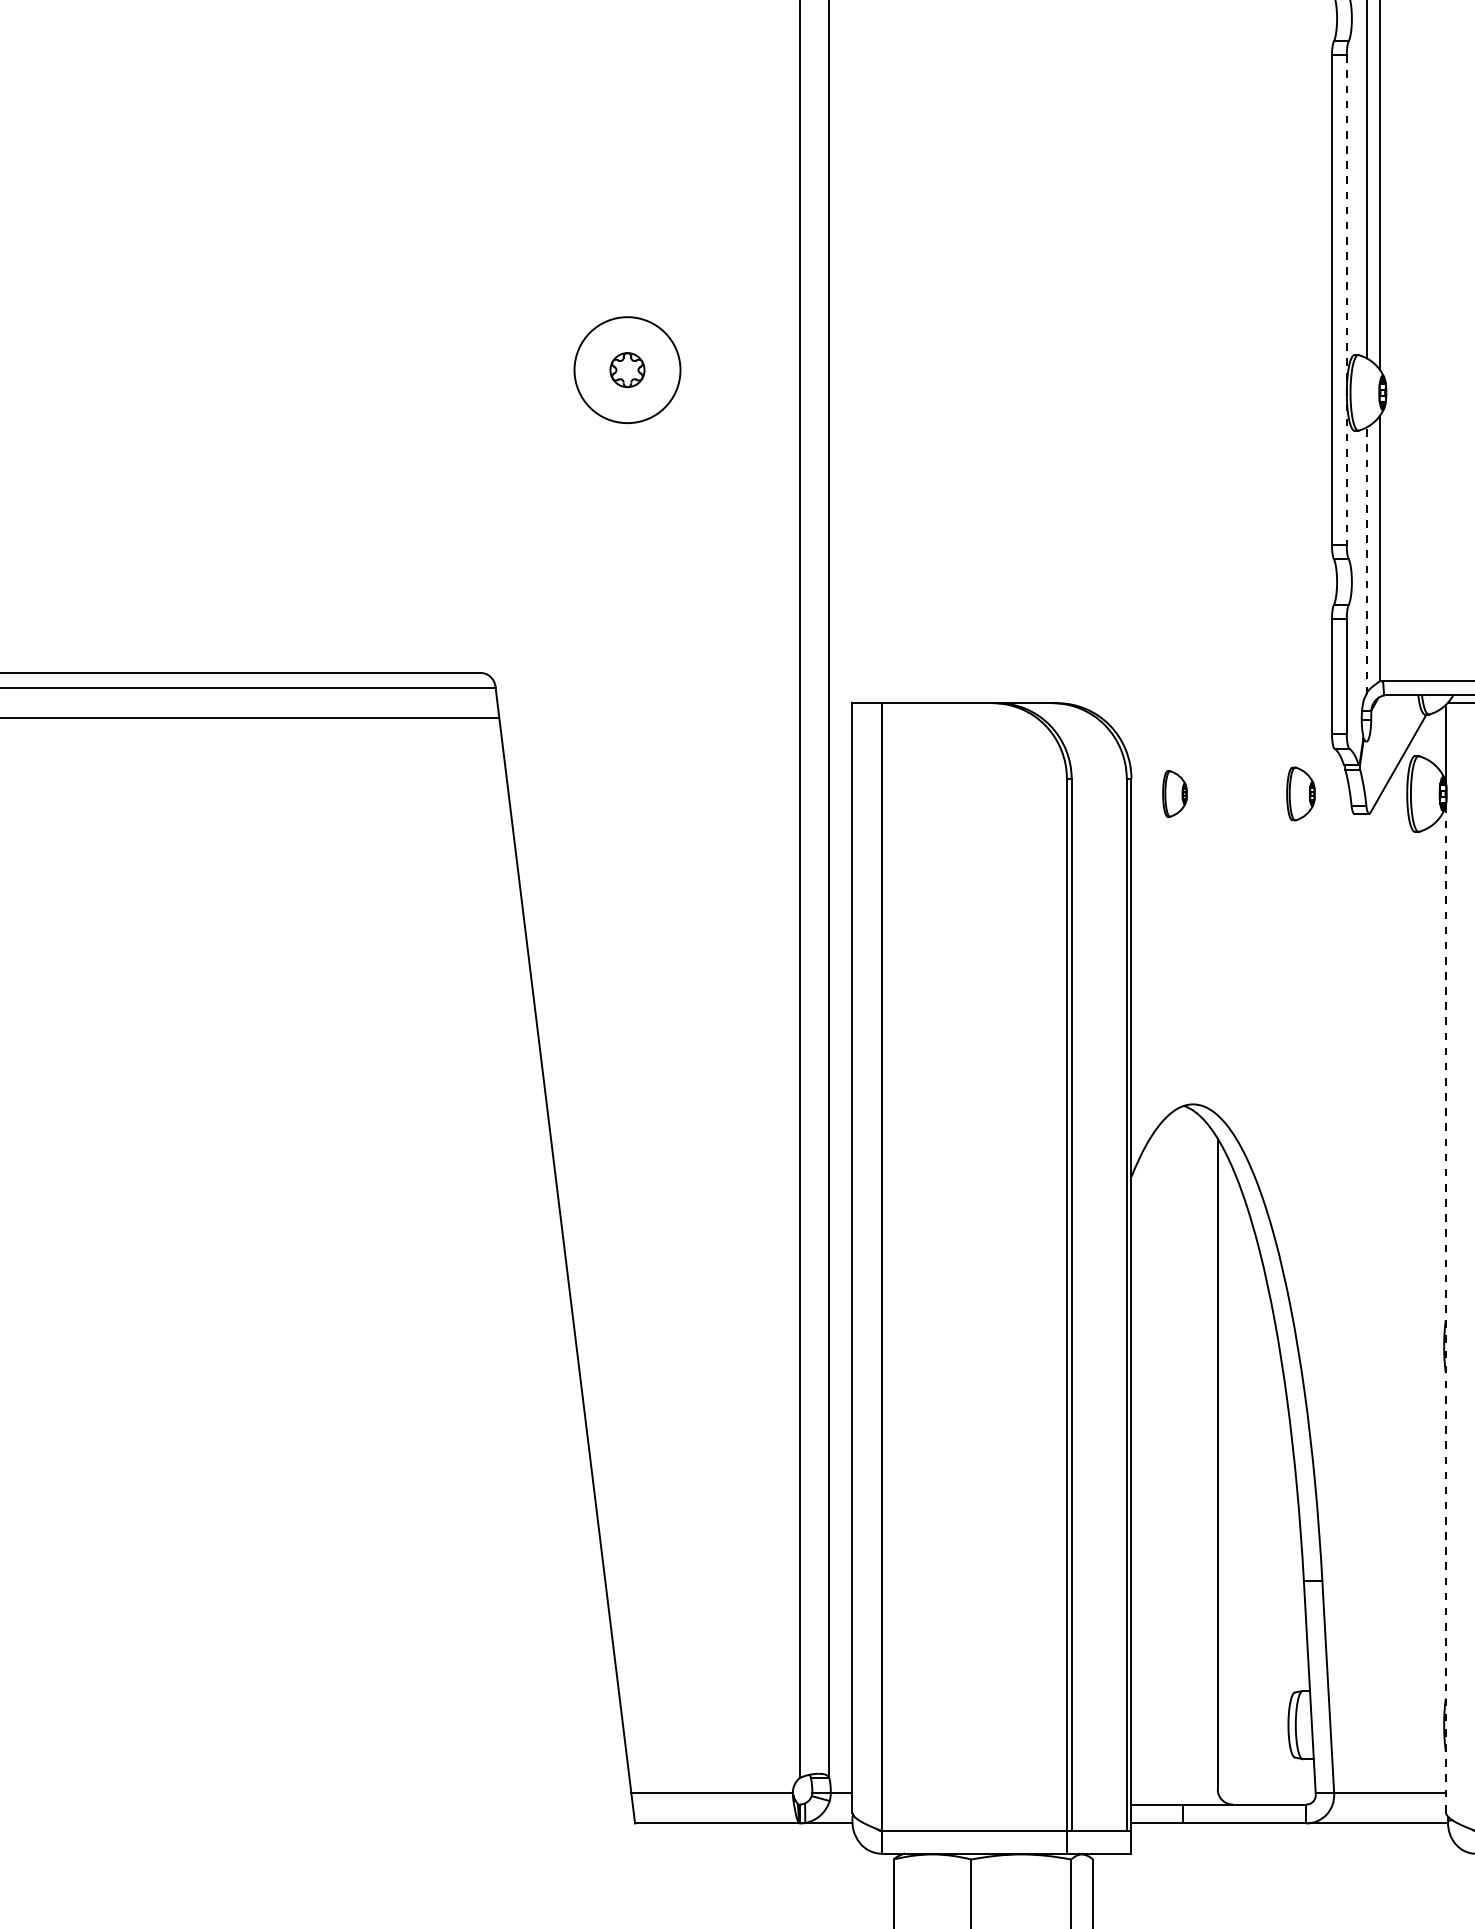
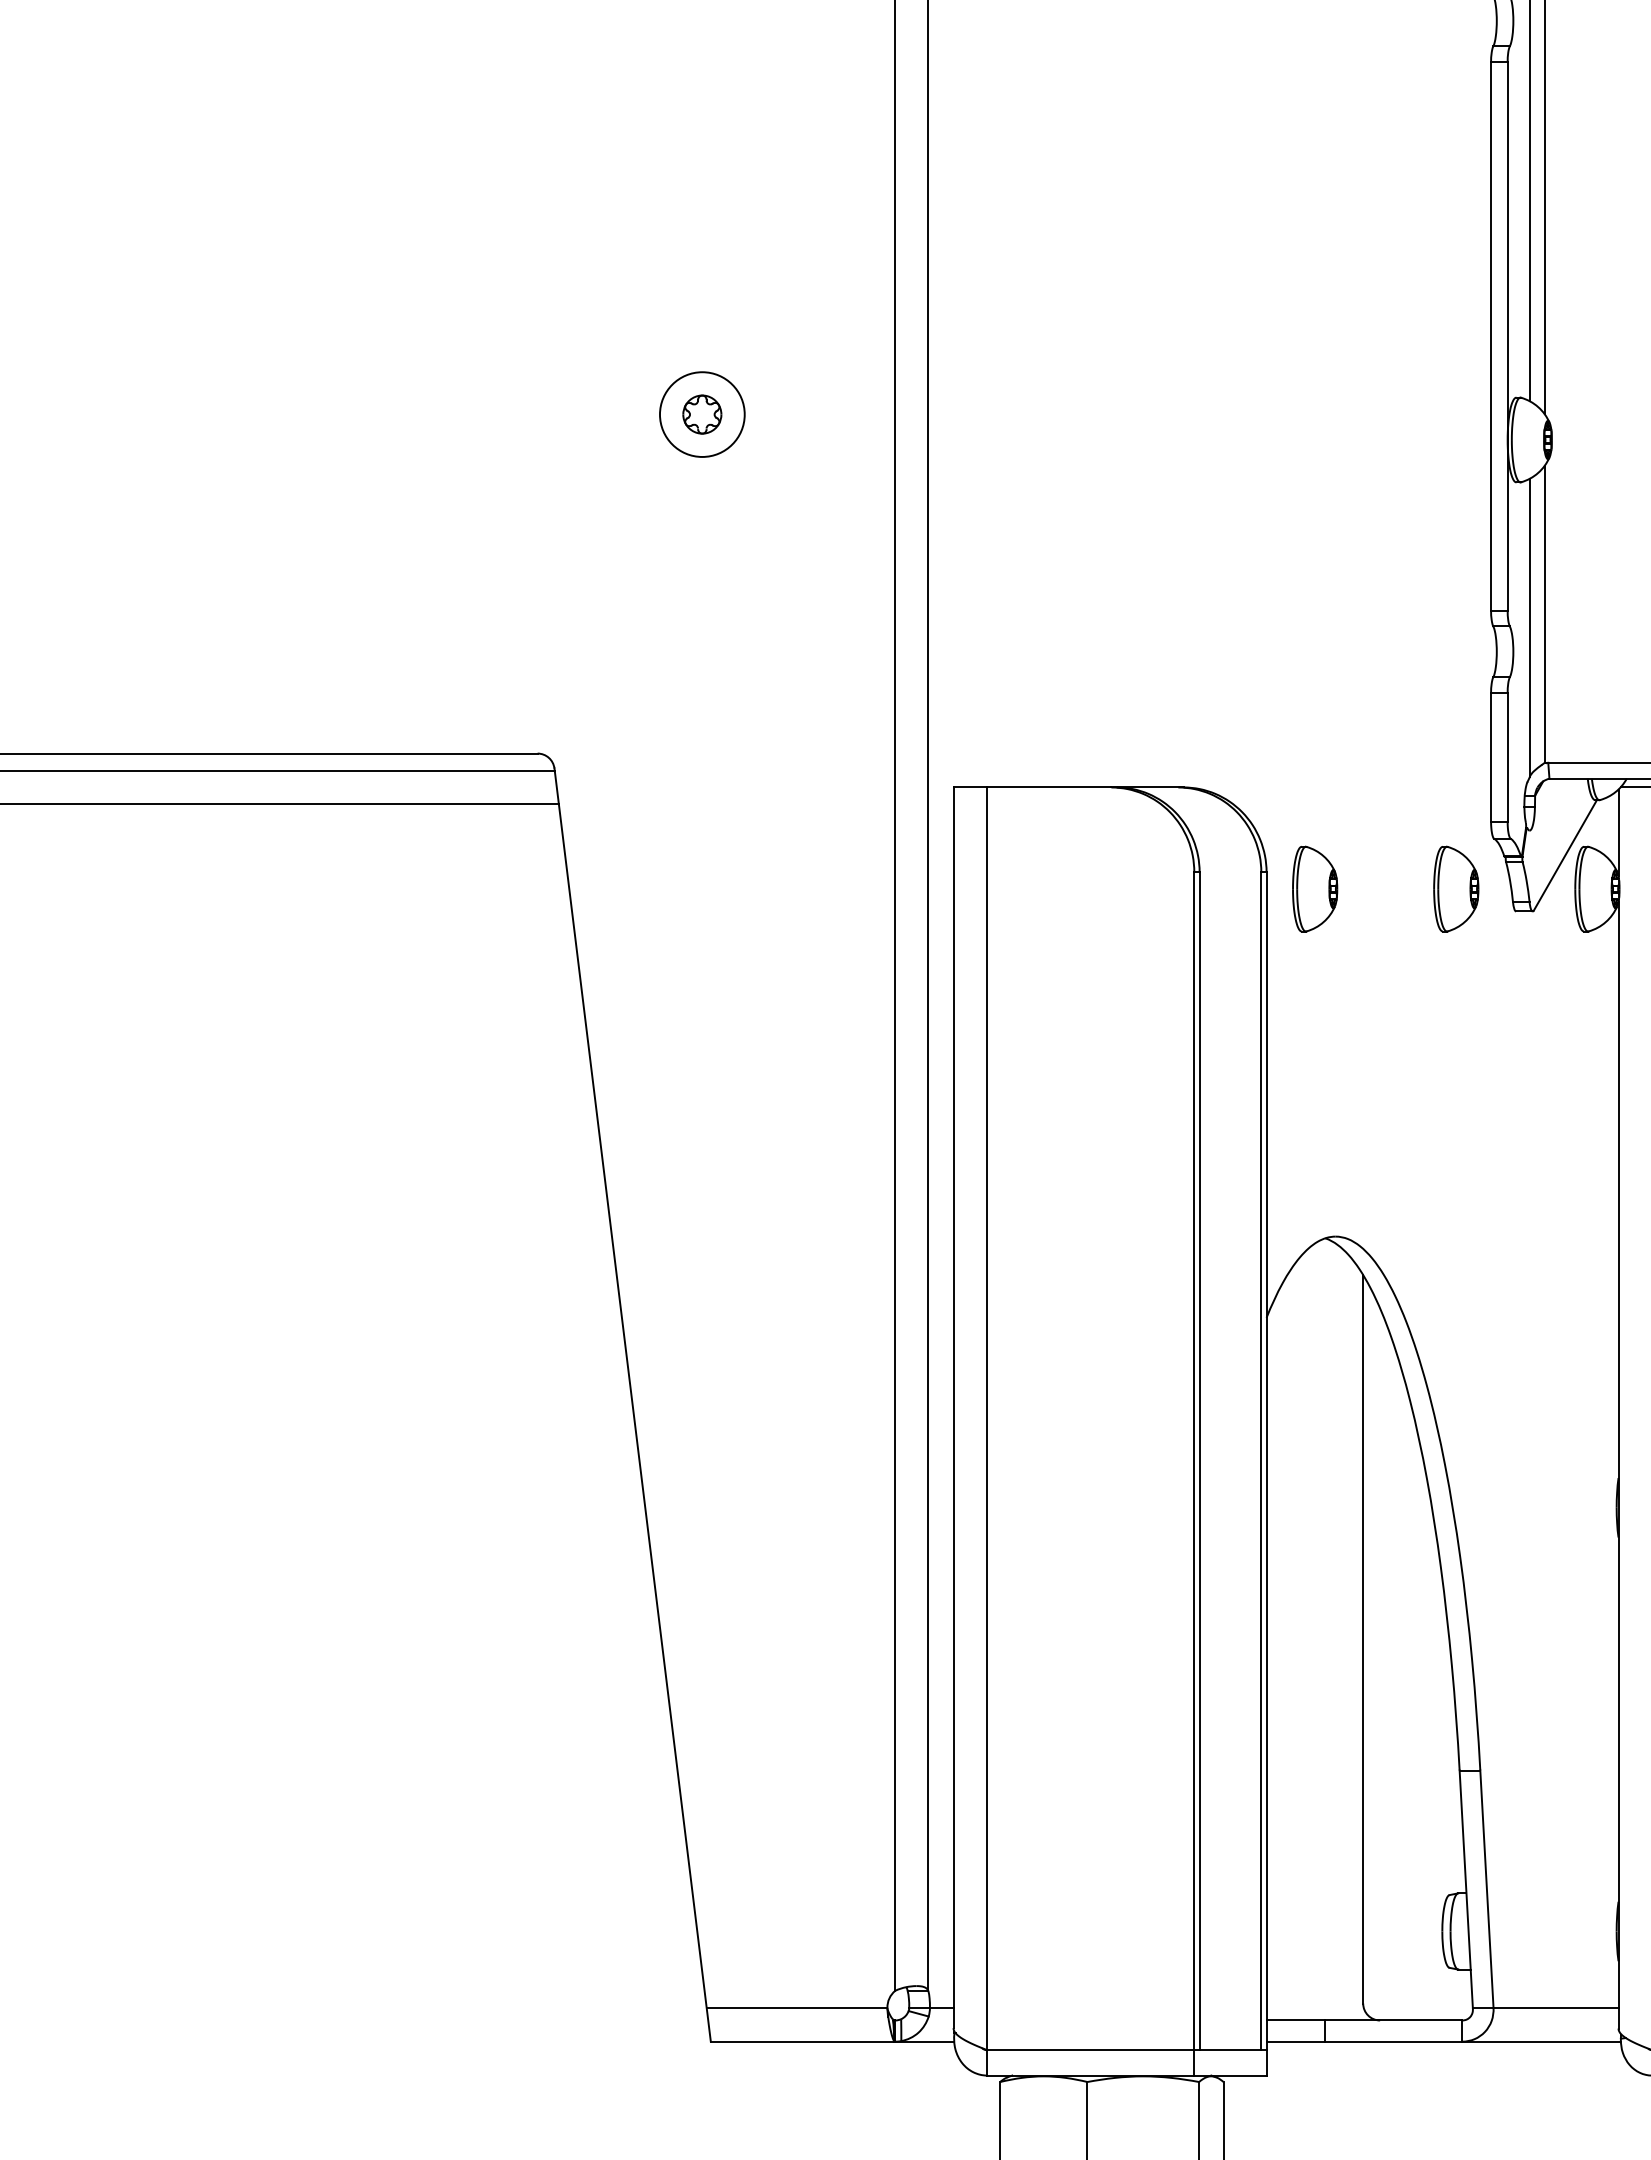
line: (1346, 300) -> (1507, 336), dashed -> solid
circle: (626, 370) -> (701, 414), size x0.71
line: (1366, 560) -> (1529, 627), dashed -> solid
part: (1175, 793) -> (1315, 888), size x1.67
part: (1301, 793) -> (1456, 888), size x1.43
line: (1445, 1308) -> (1618, 1465), dashed -> solid

